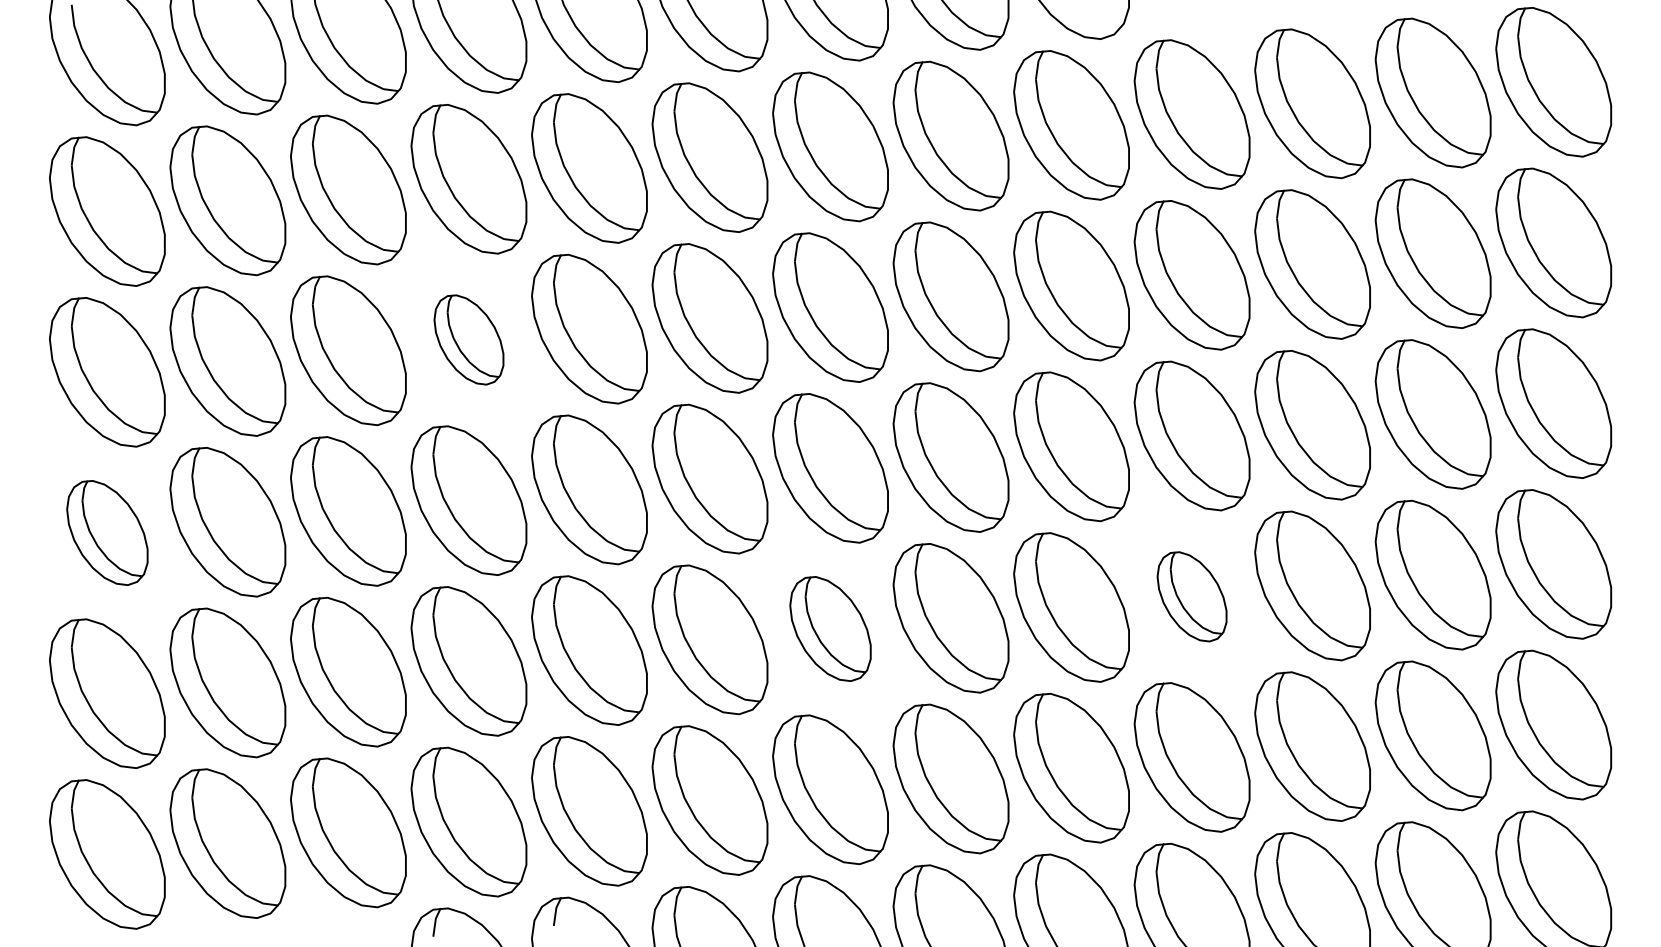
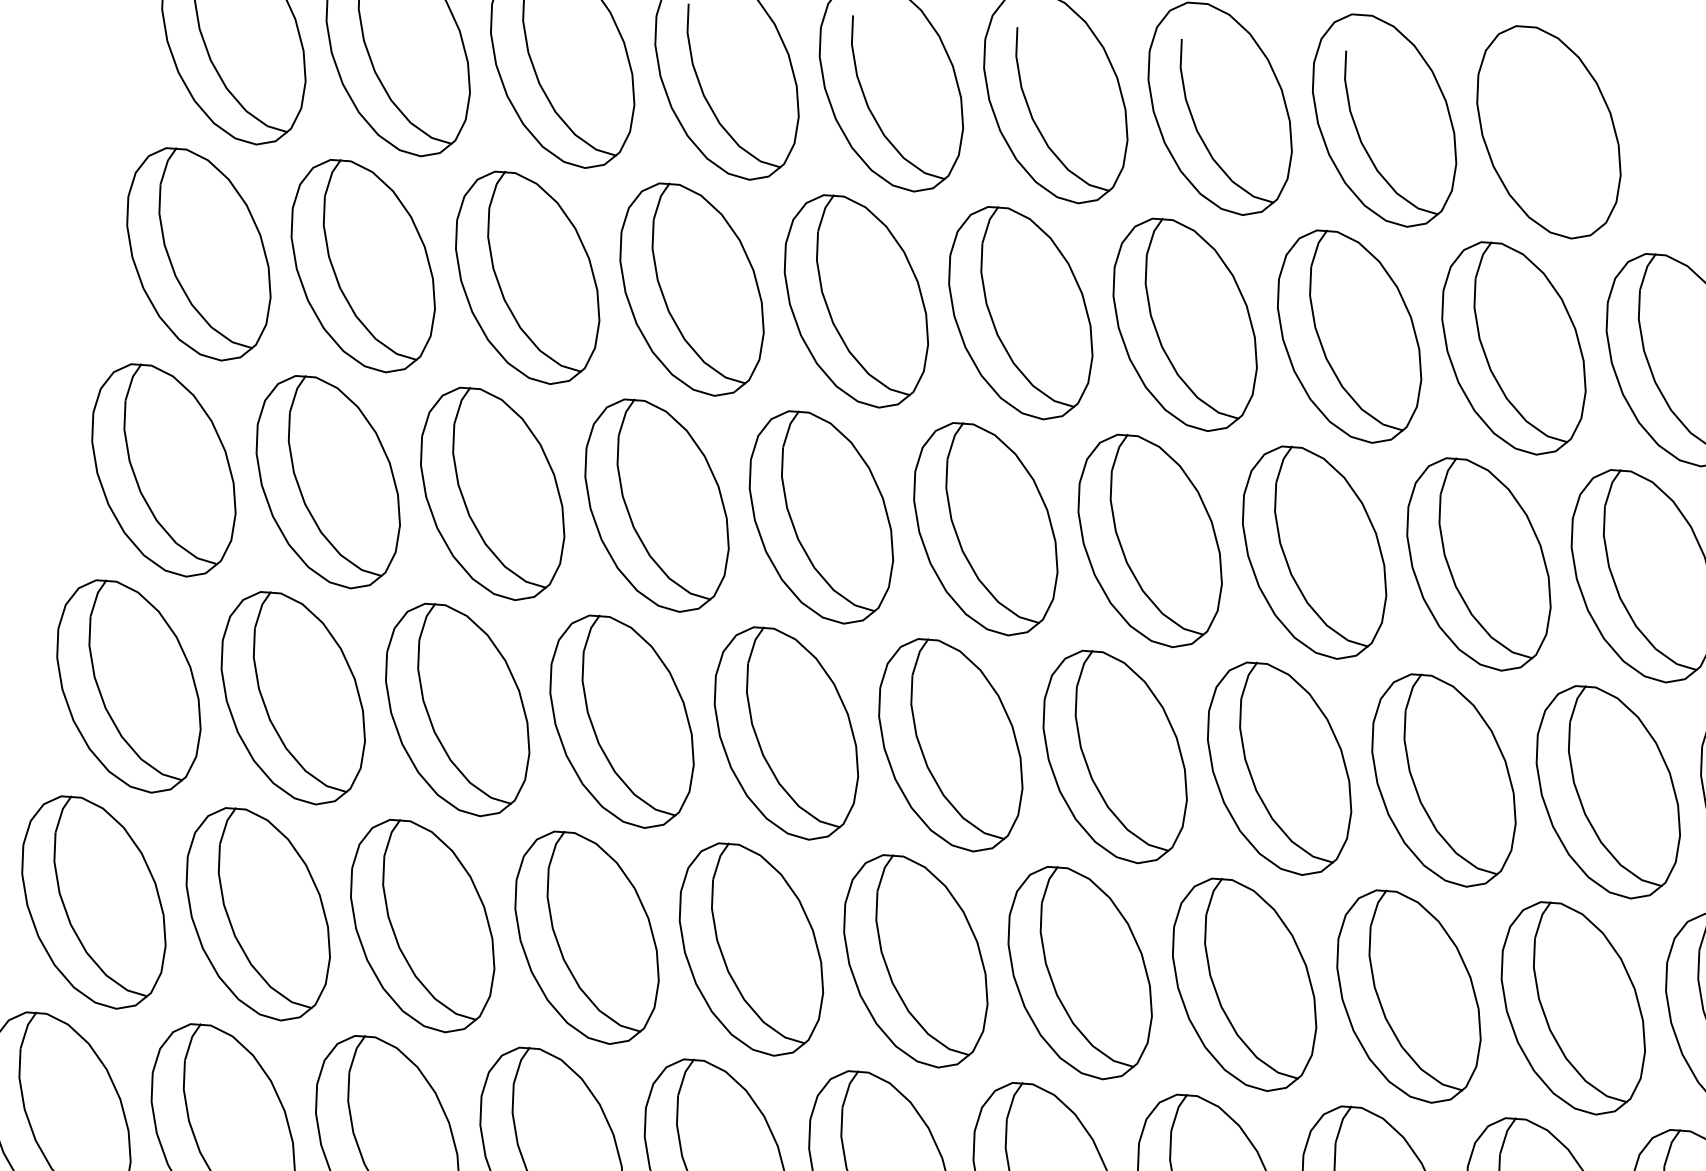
part: (468, 339) -> (656, 504), size x1.67
part: (107, 532) -> (128, 685), size x1.43
part: (1191, 596) -> (1572, 1007), size x1.67
part: (830, 628) -> (1079, 972), size x1.43

